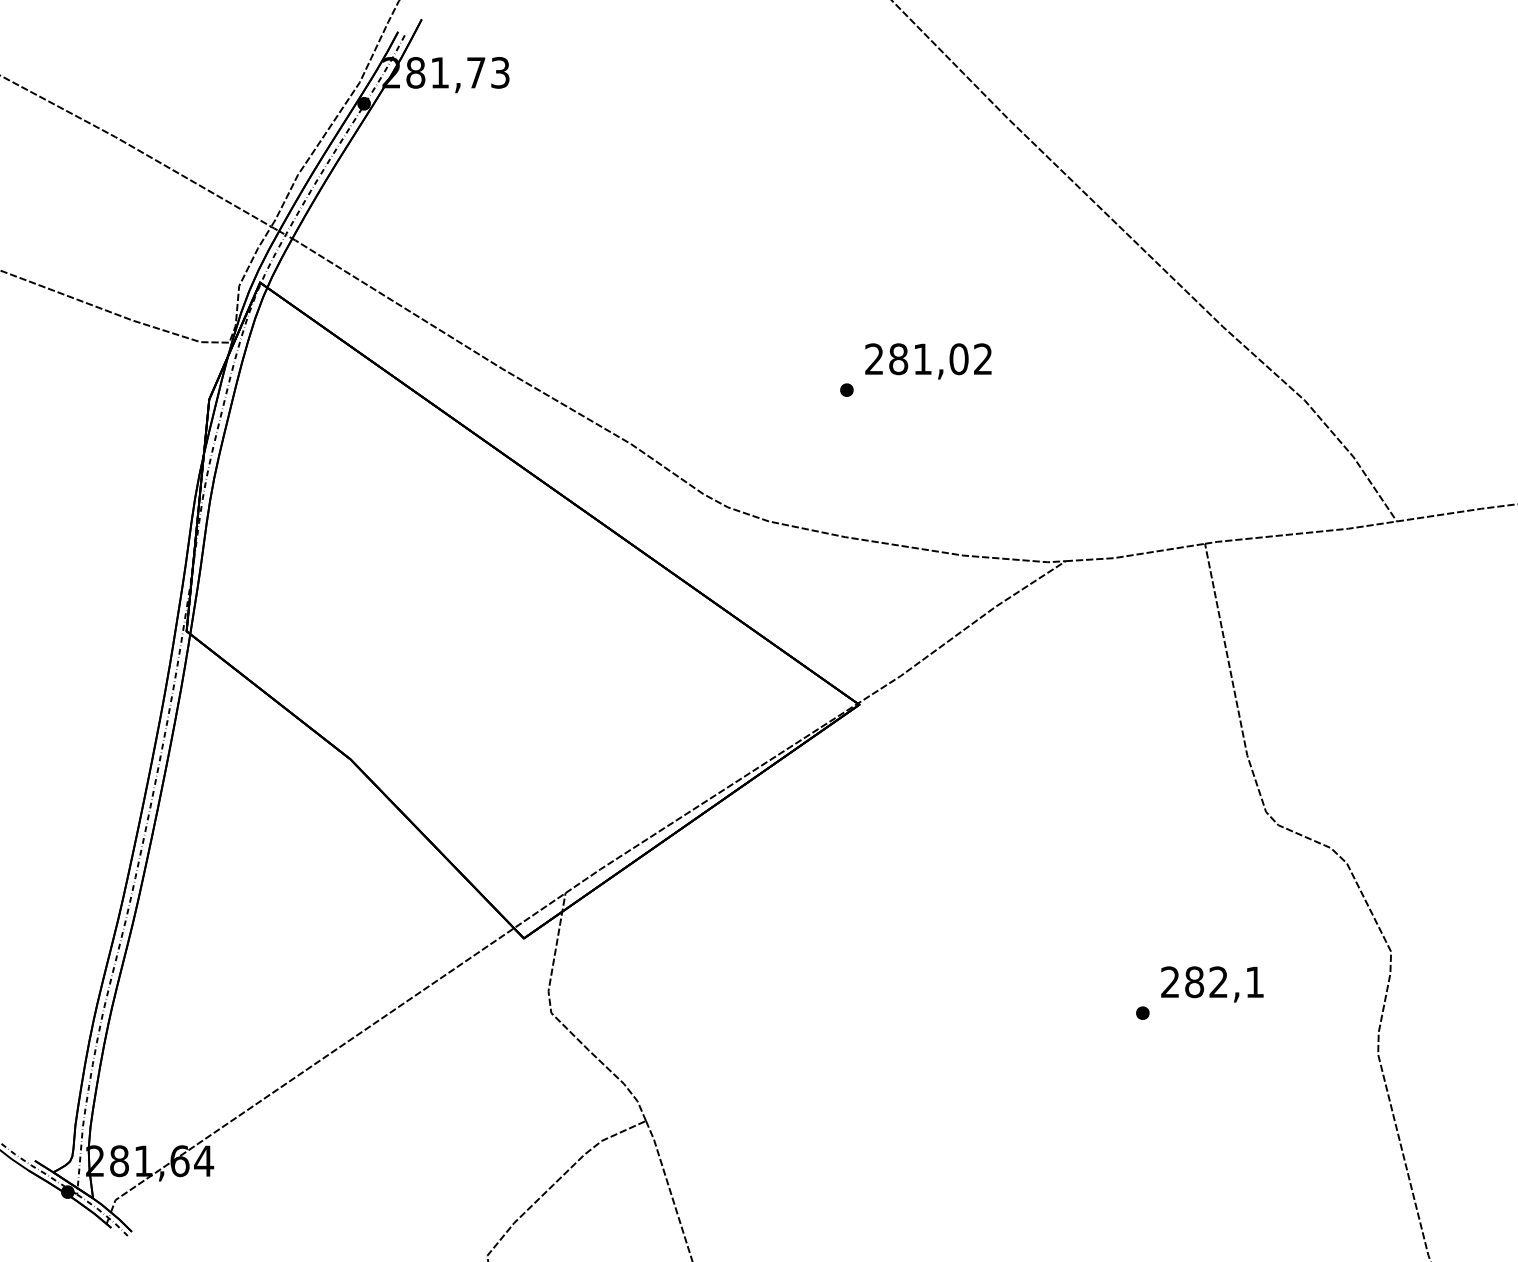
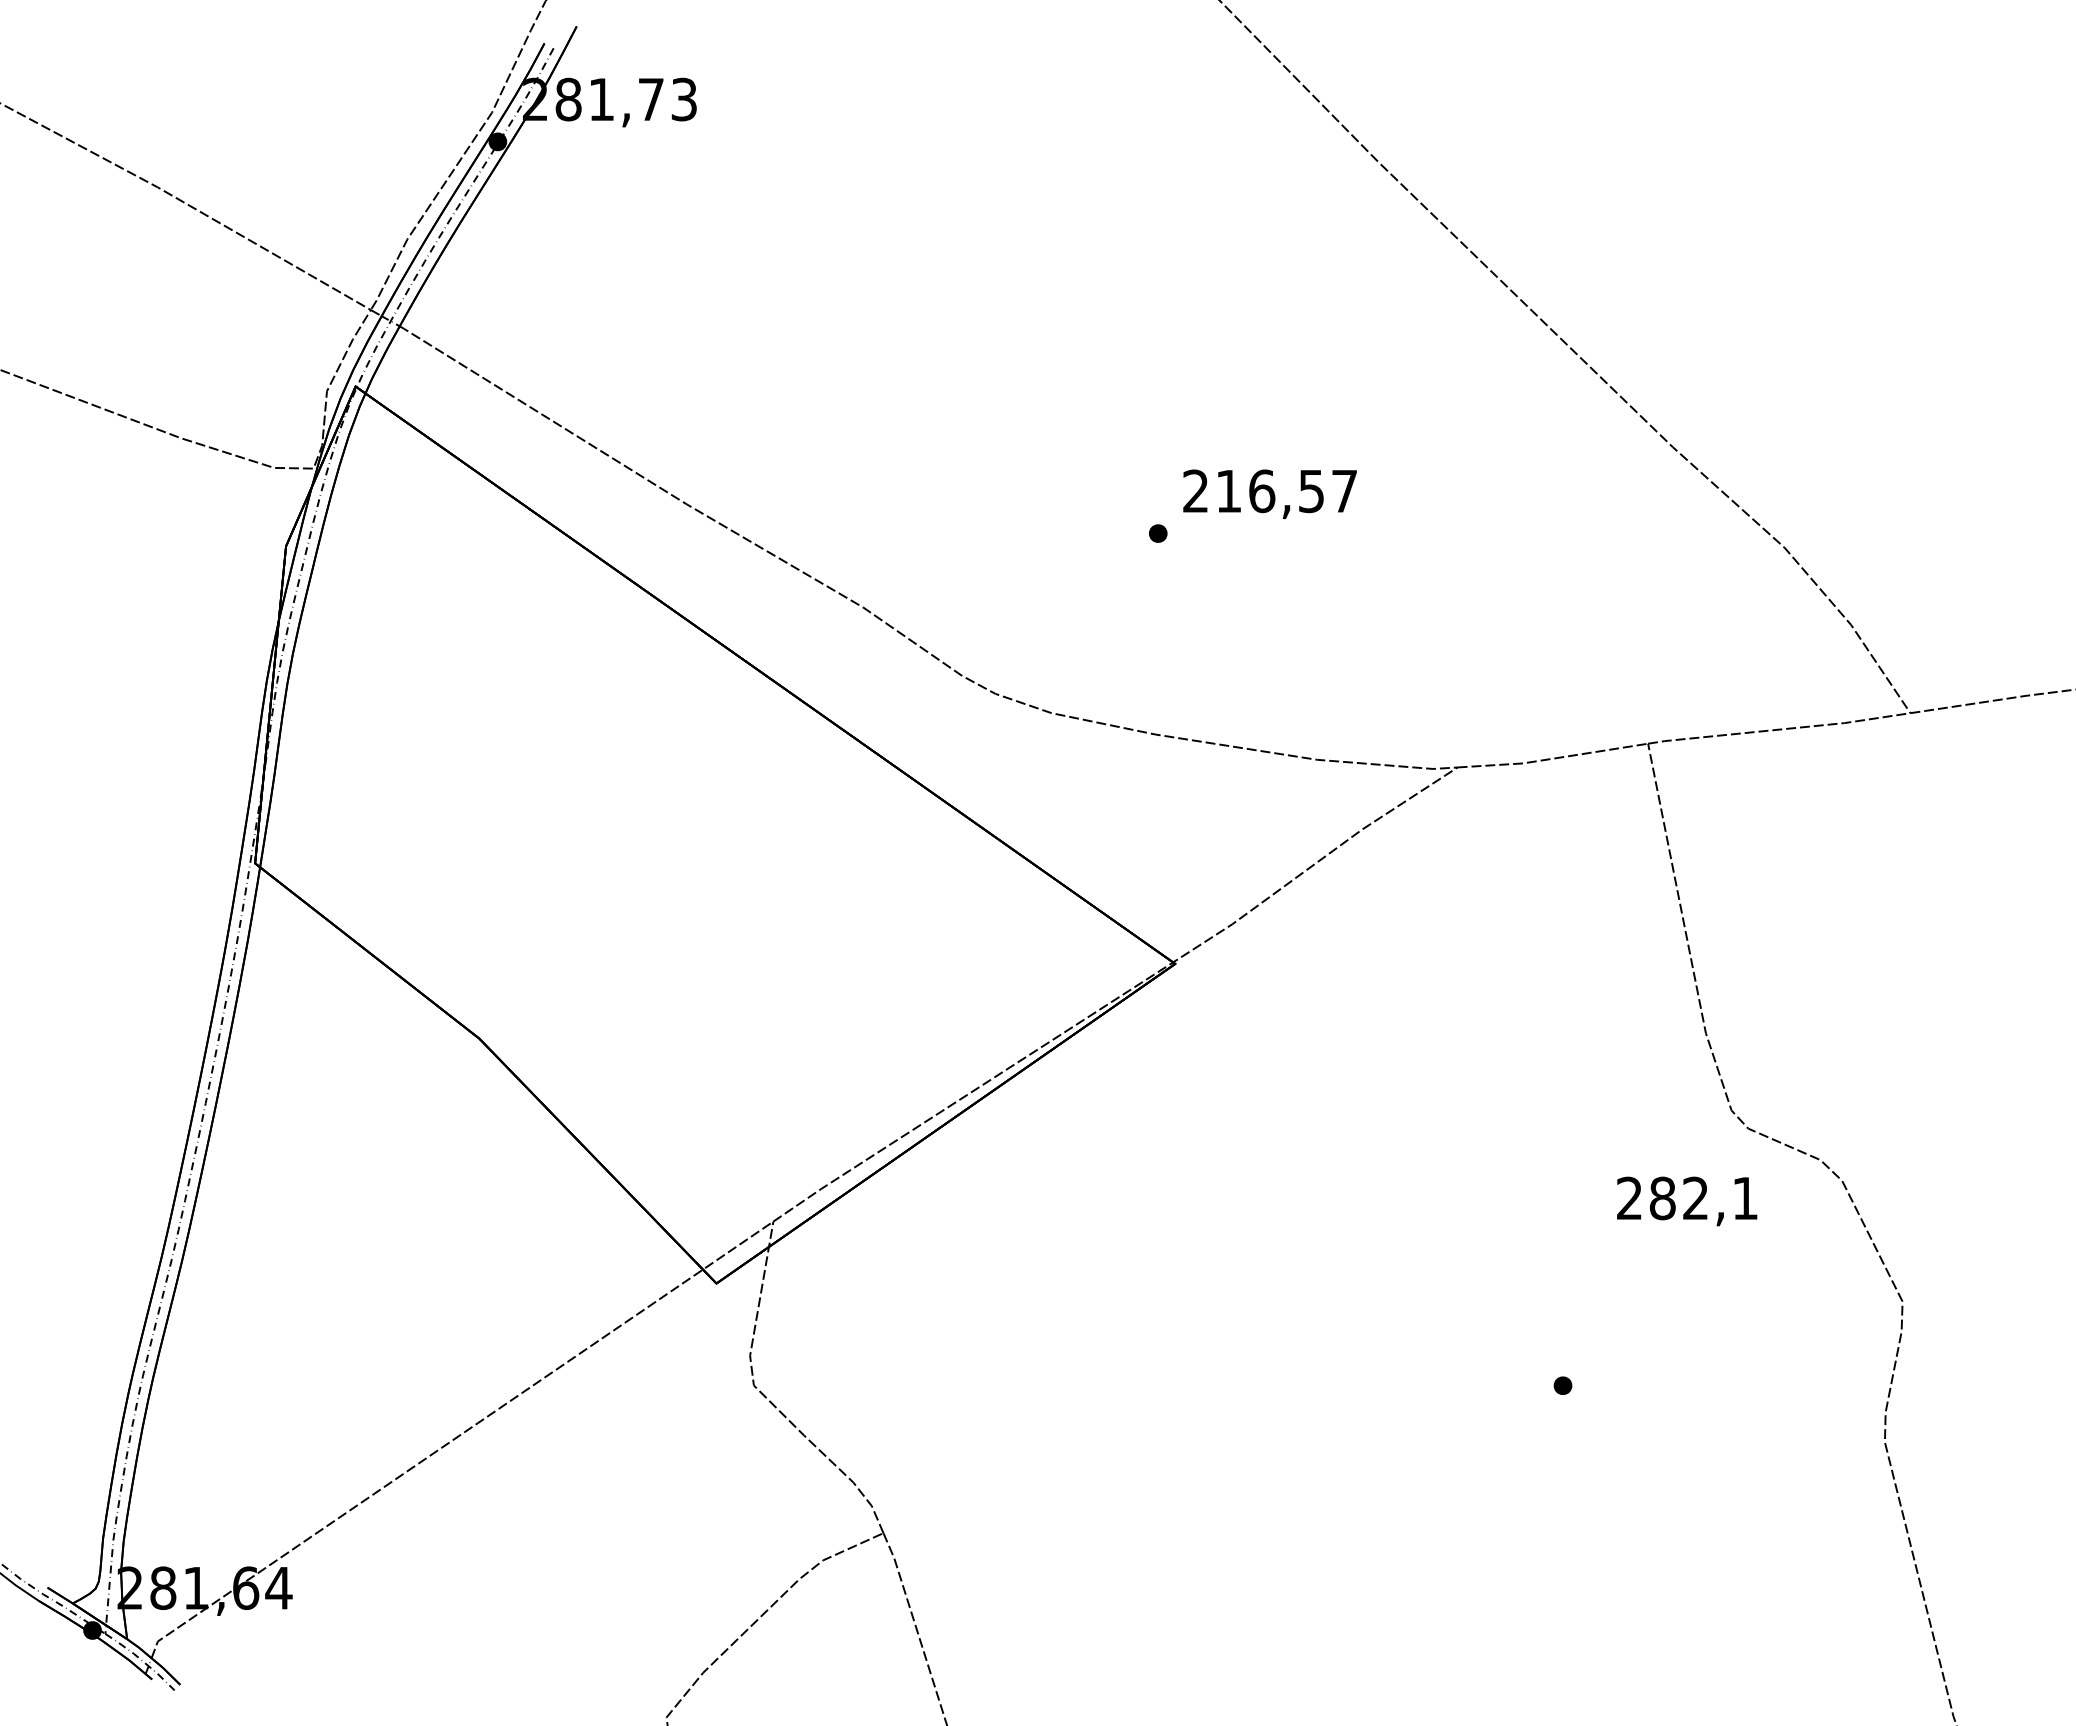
text: (940, 359) -> (1286, 491), 281,02 -> 216,57
text: (1212, 984) -> (1687, 1201), moved

